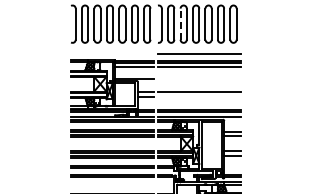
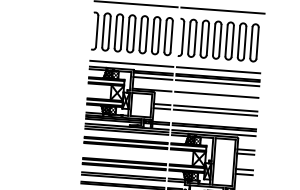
line: (180, 24) -> (201, 39), dashed -> solid
line: (112, 54) -> (131, 64), added
line: (199, 78) -> (216, 94), added
line: (199, 96) -> (215, 112), added

